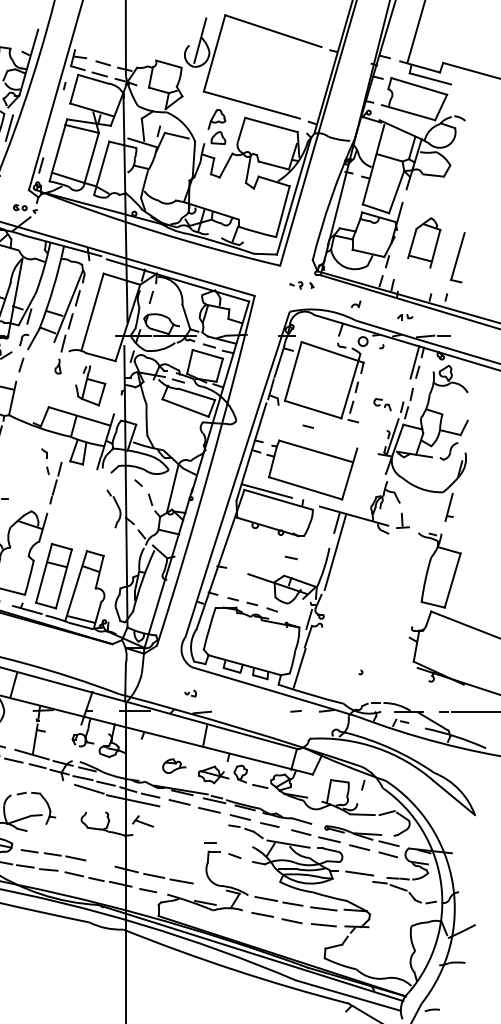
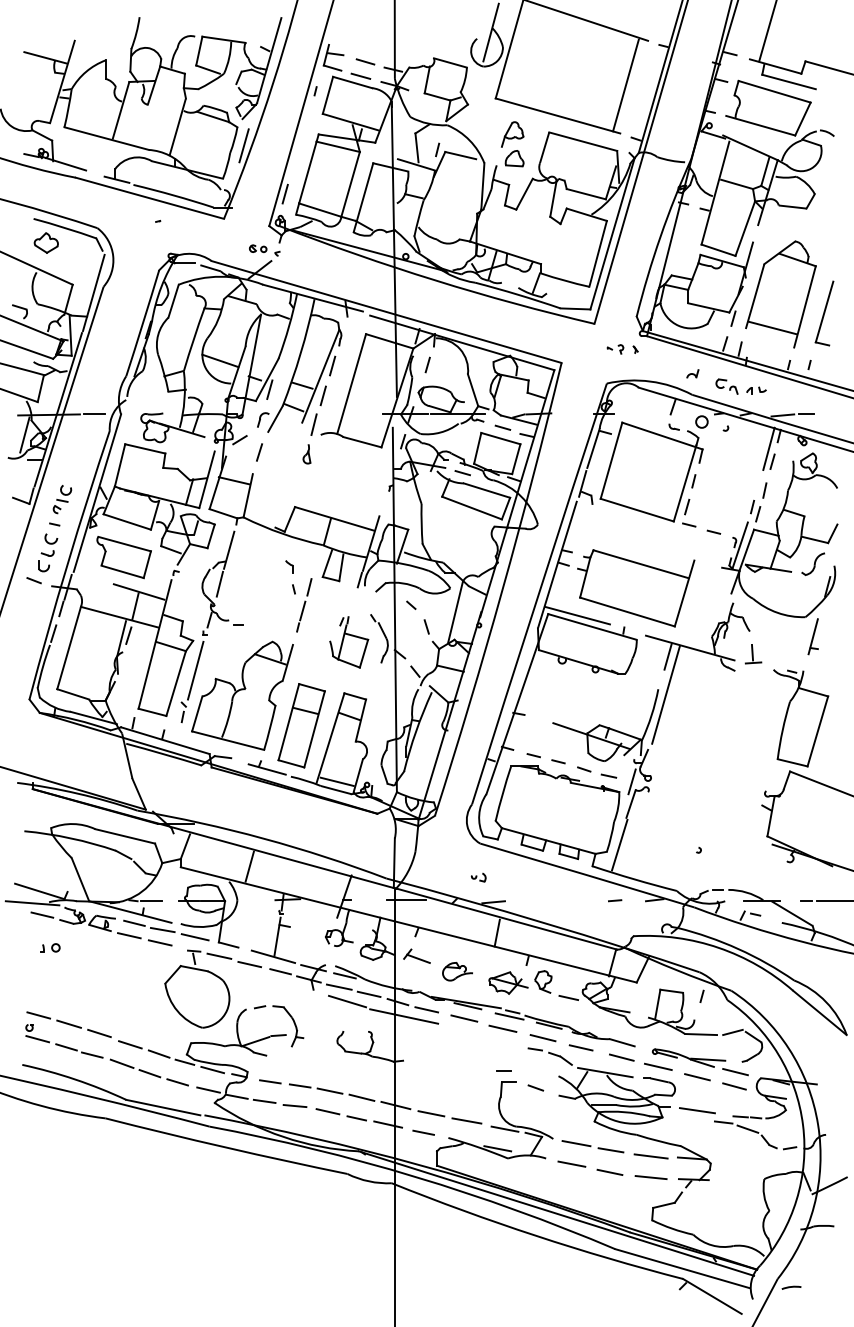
line: (304, 81) -> (625, 85), added
part: (423, 243) -> (780, 294), size x1.67
part: (90, 385) -> (349, 642), moved
part: (382, 404) -> (726, 386), moved
line: (307, 426) -> (713, 531), moved
line: (290, 557) -> (608, 775), moved
part: (142, 820) -> (416, 955), moved
line: (100, 863) -> (361, 1097), added
line: (210, 887) -> (504, 1128), added

